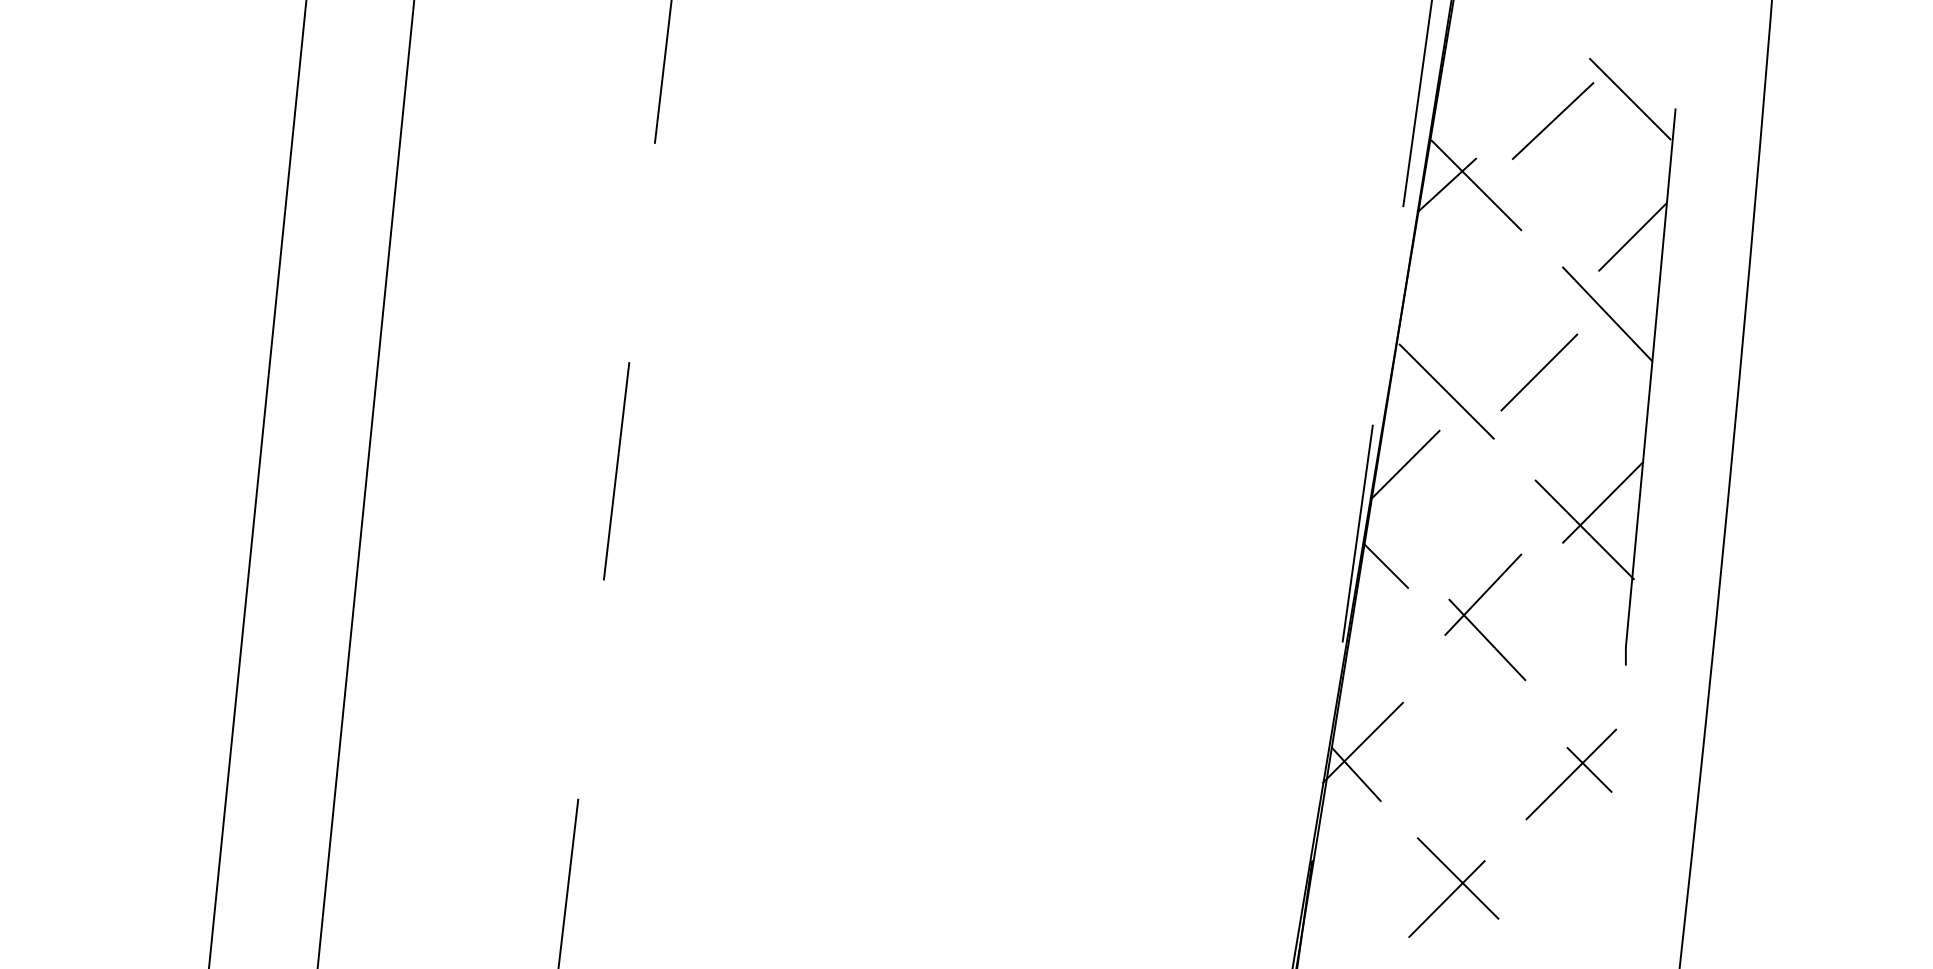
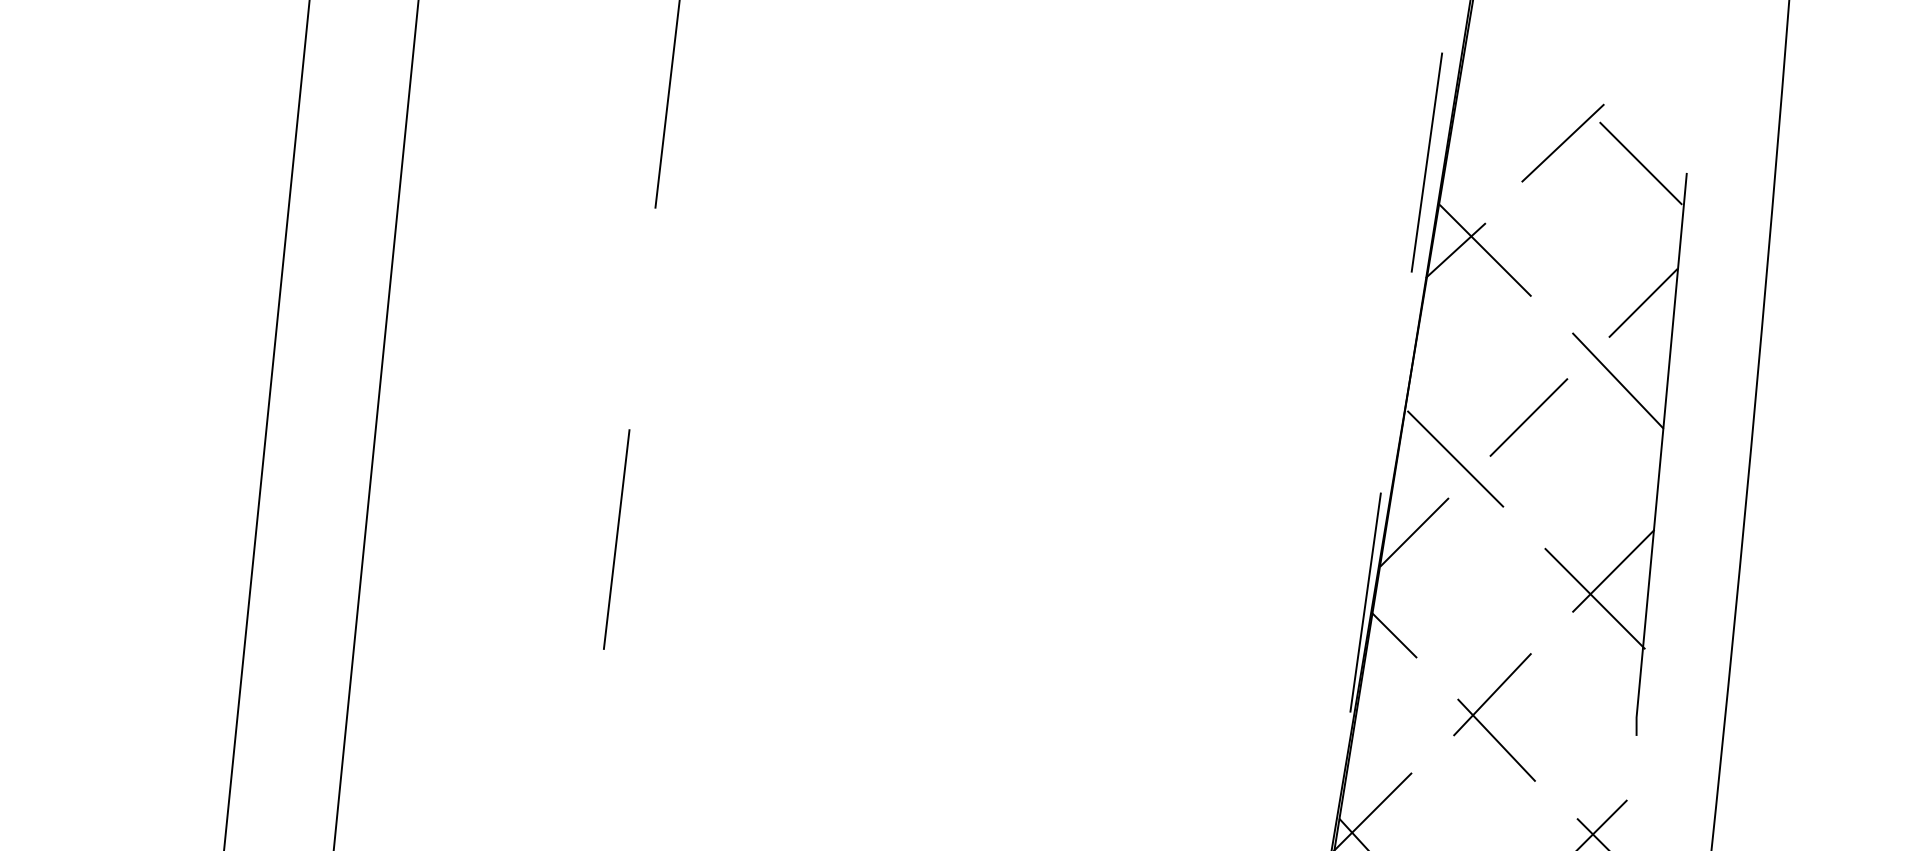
line: (1552, 120) -> (1562, 142), moved
line: (1539, 372) -> (1529, 417), moved
part: (1476, 626) -> (1485, 726), moved

